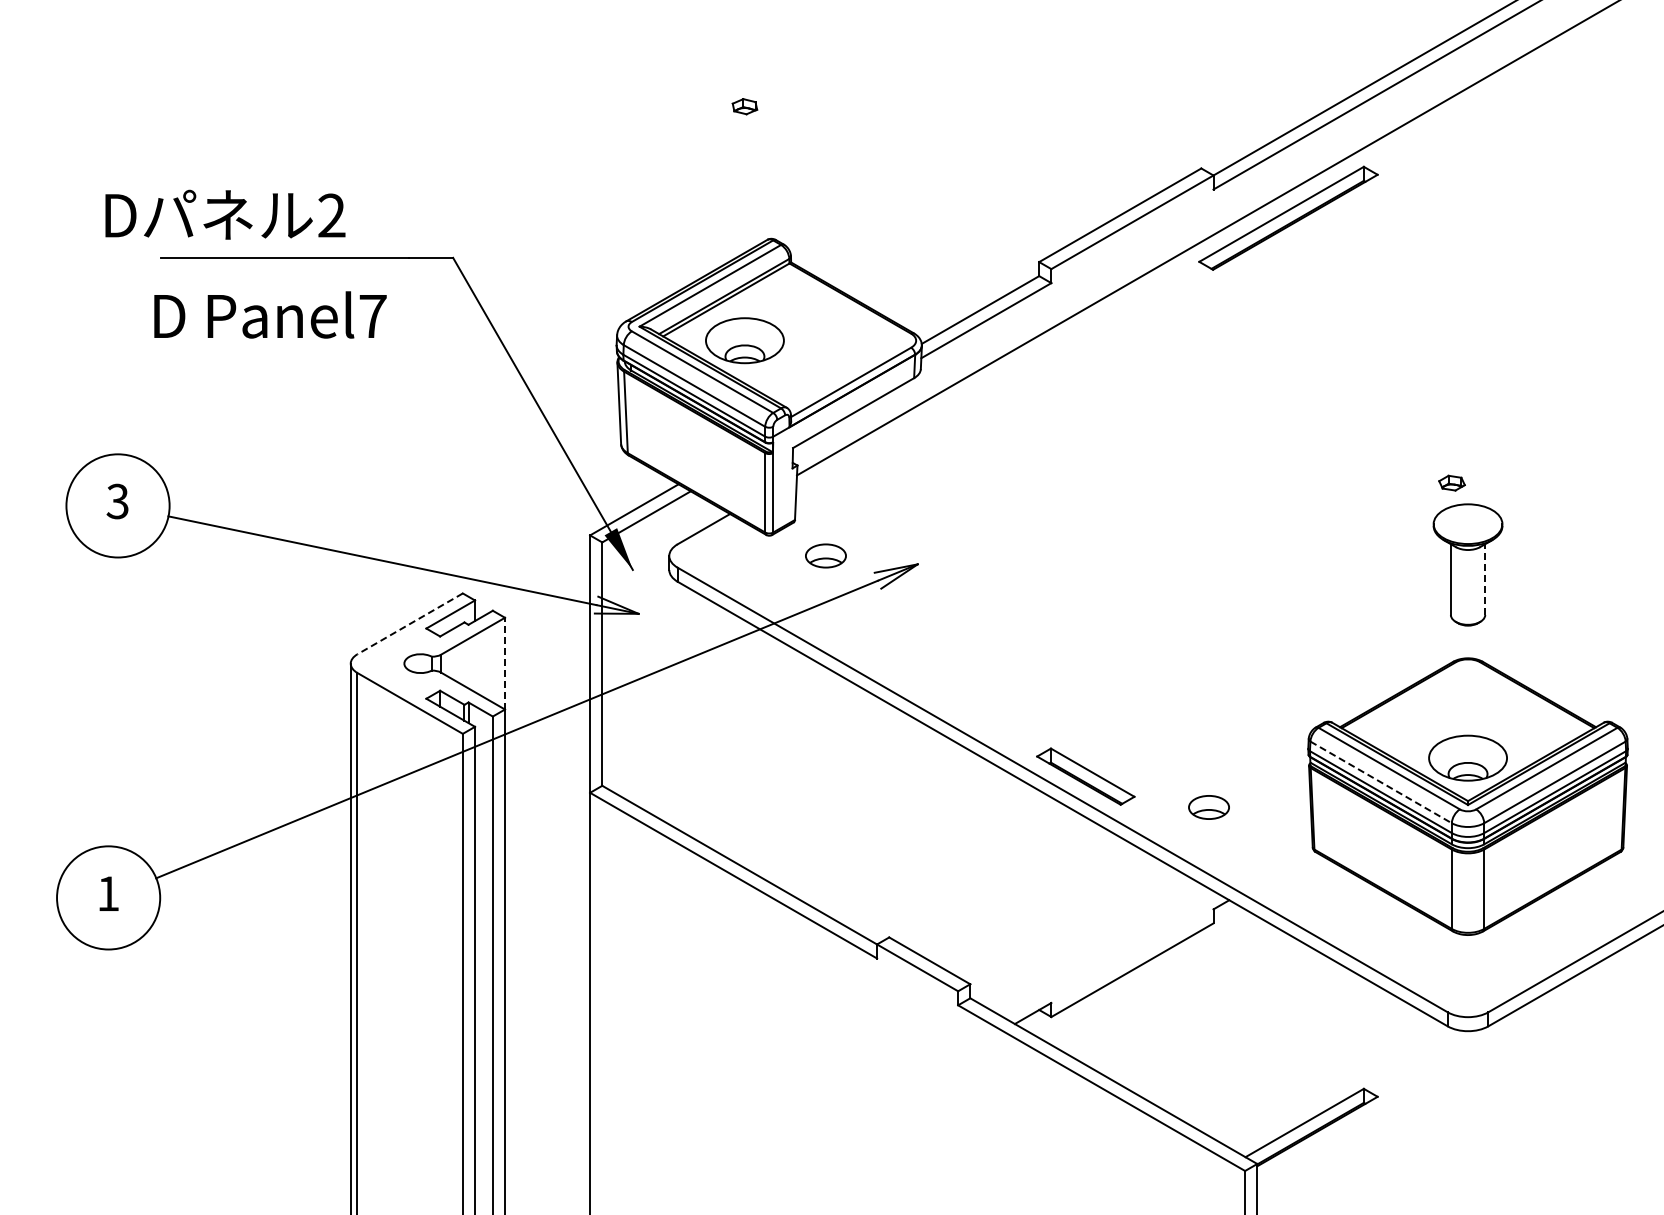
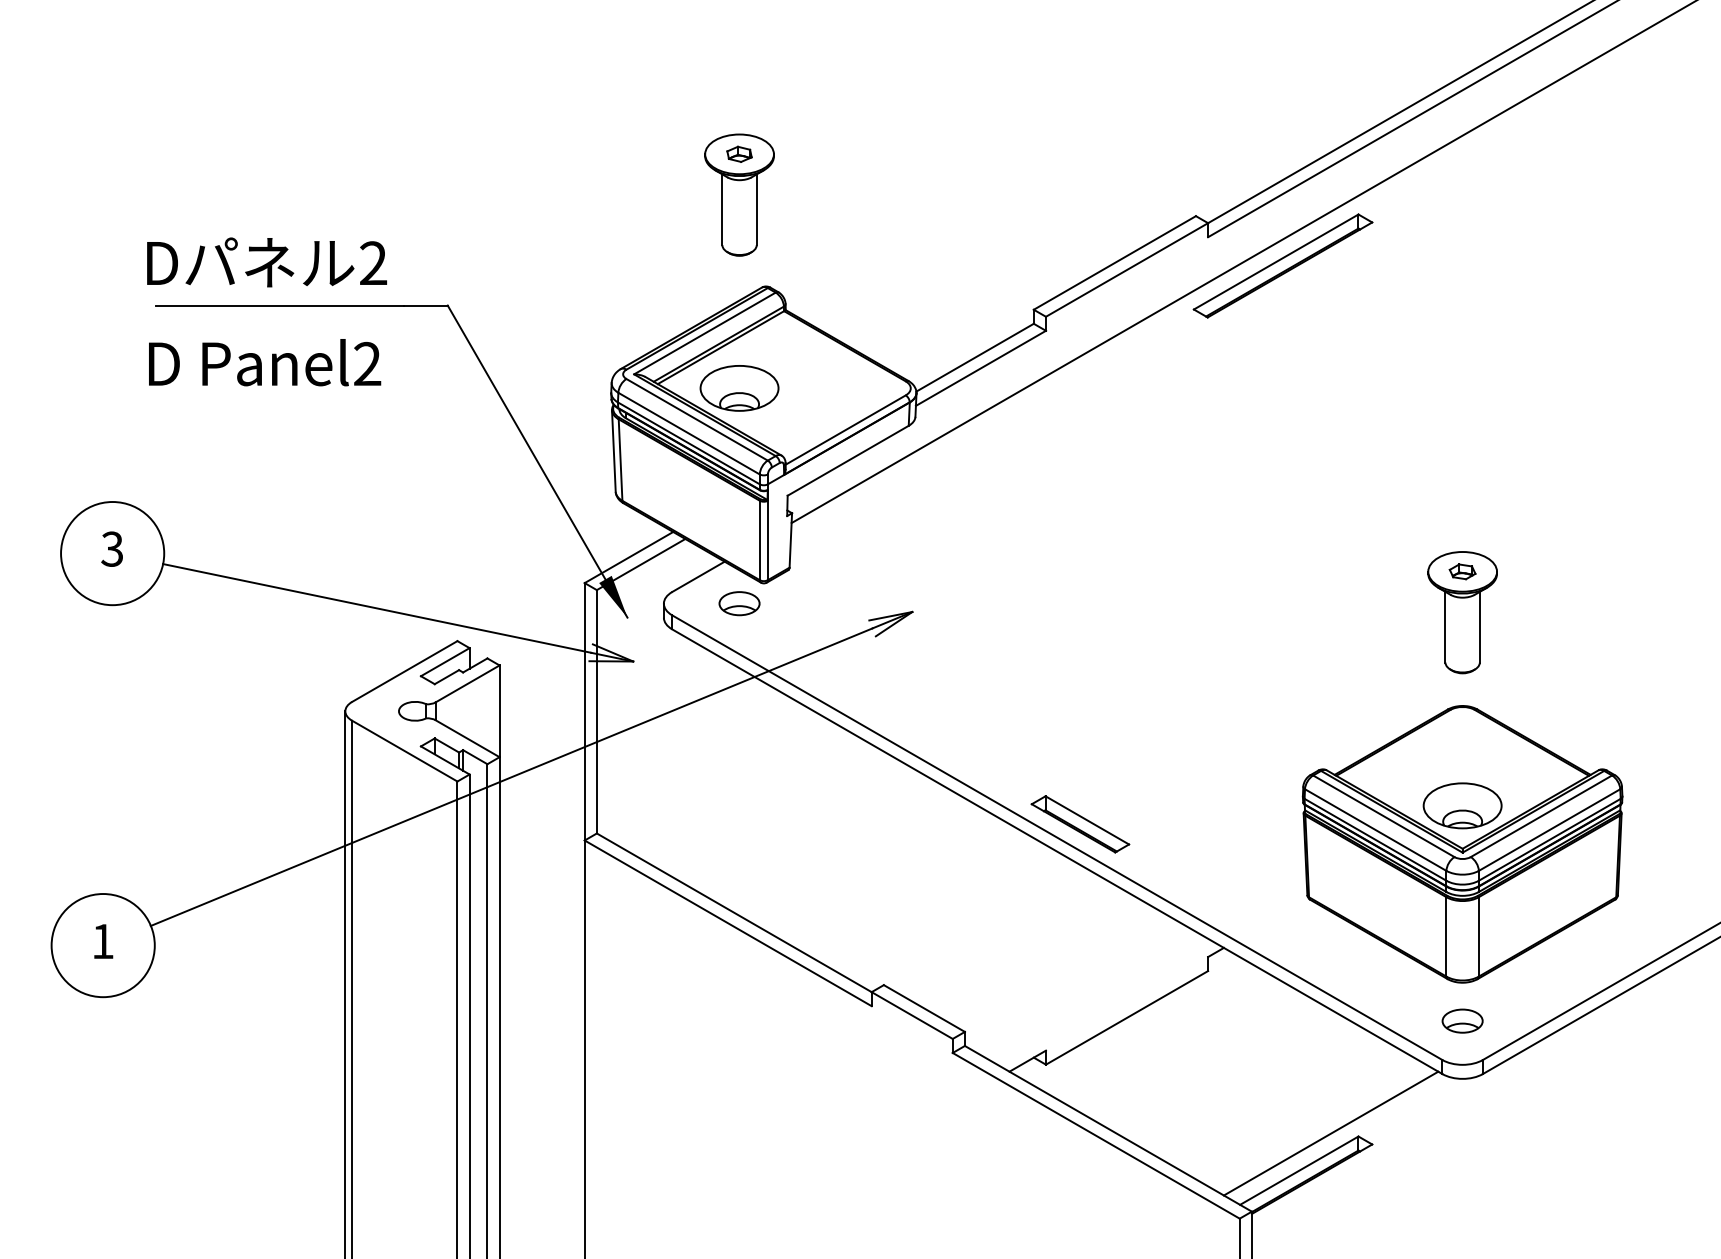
part: (744, 146) -> (739, 194), added
text: (224, 214) -> (266, 262), moved
text: (372, 315) -> (367, 363), Panel7 -> Panel2
part: (1451, 482) -> (1462, 571), moved
part: (825, 555) -> (739, 603), moved
line: (1484, 578) -> (1479, 626), dashed -> solid
line: (409, 623) -> (404, 671), dashed -> solid
line: (504, 663) -> (499, 711), dashed -> solid
line: (1380, 782) -> (1375, 830), dashed -> solid
part: (1208, 806) -> (1462, 1020), moved
line: (1335, 1085) -> (1330, 1133), added

